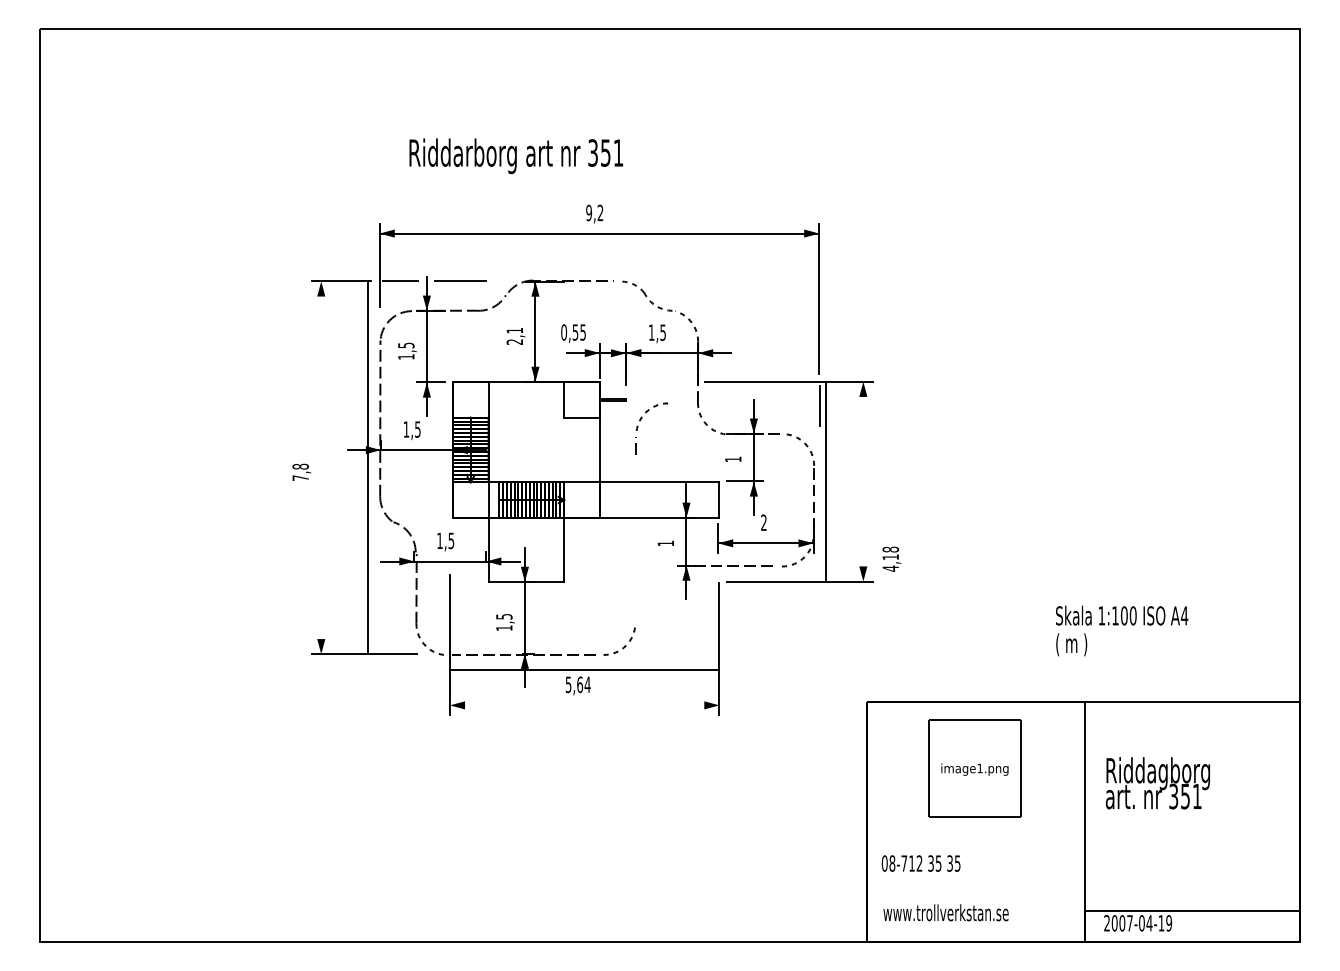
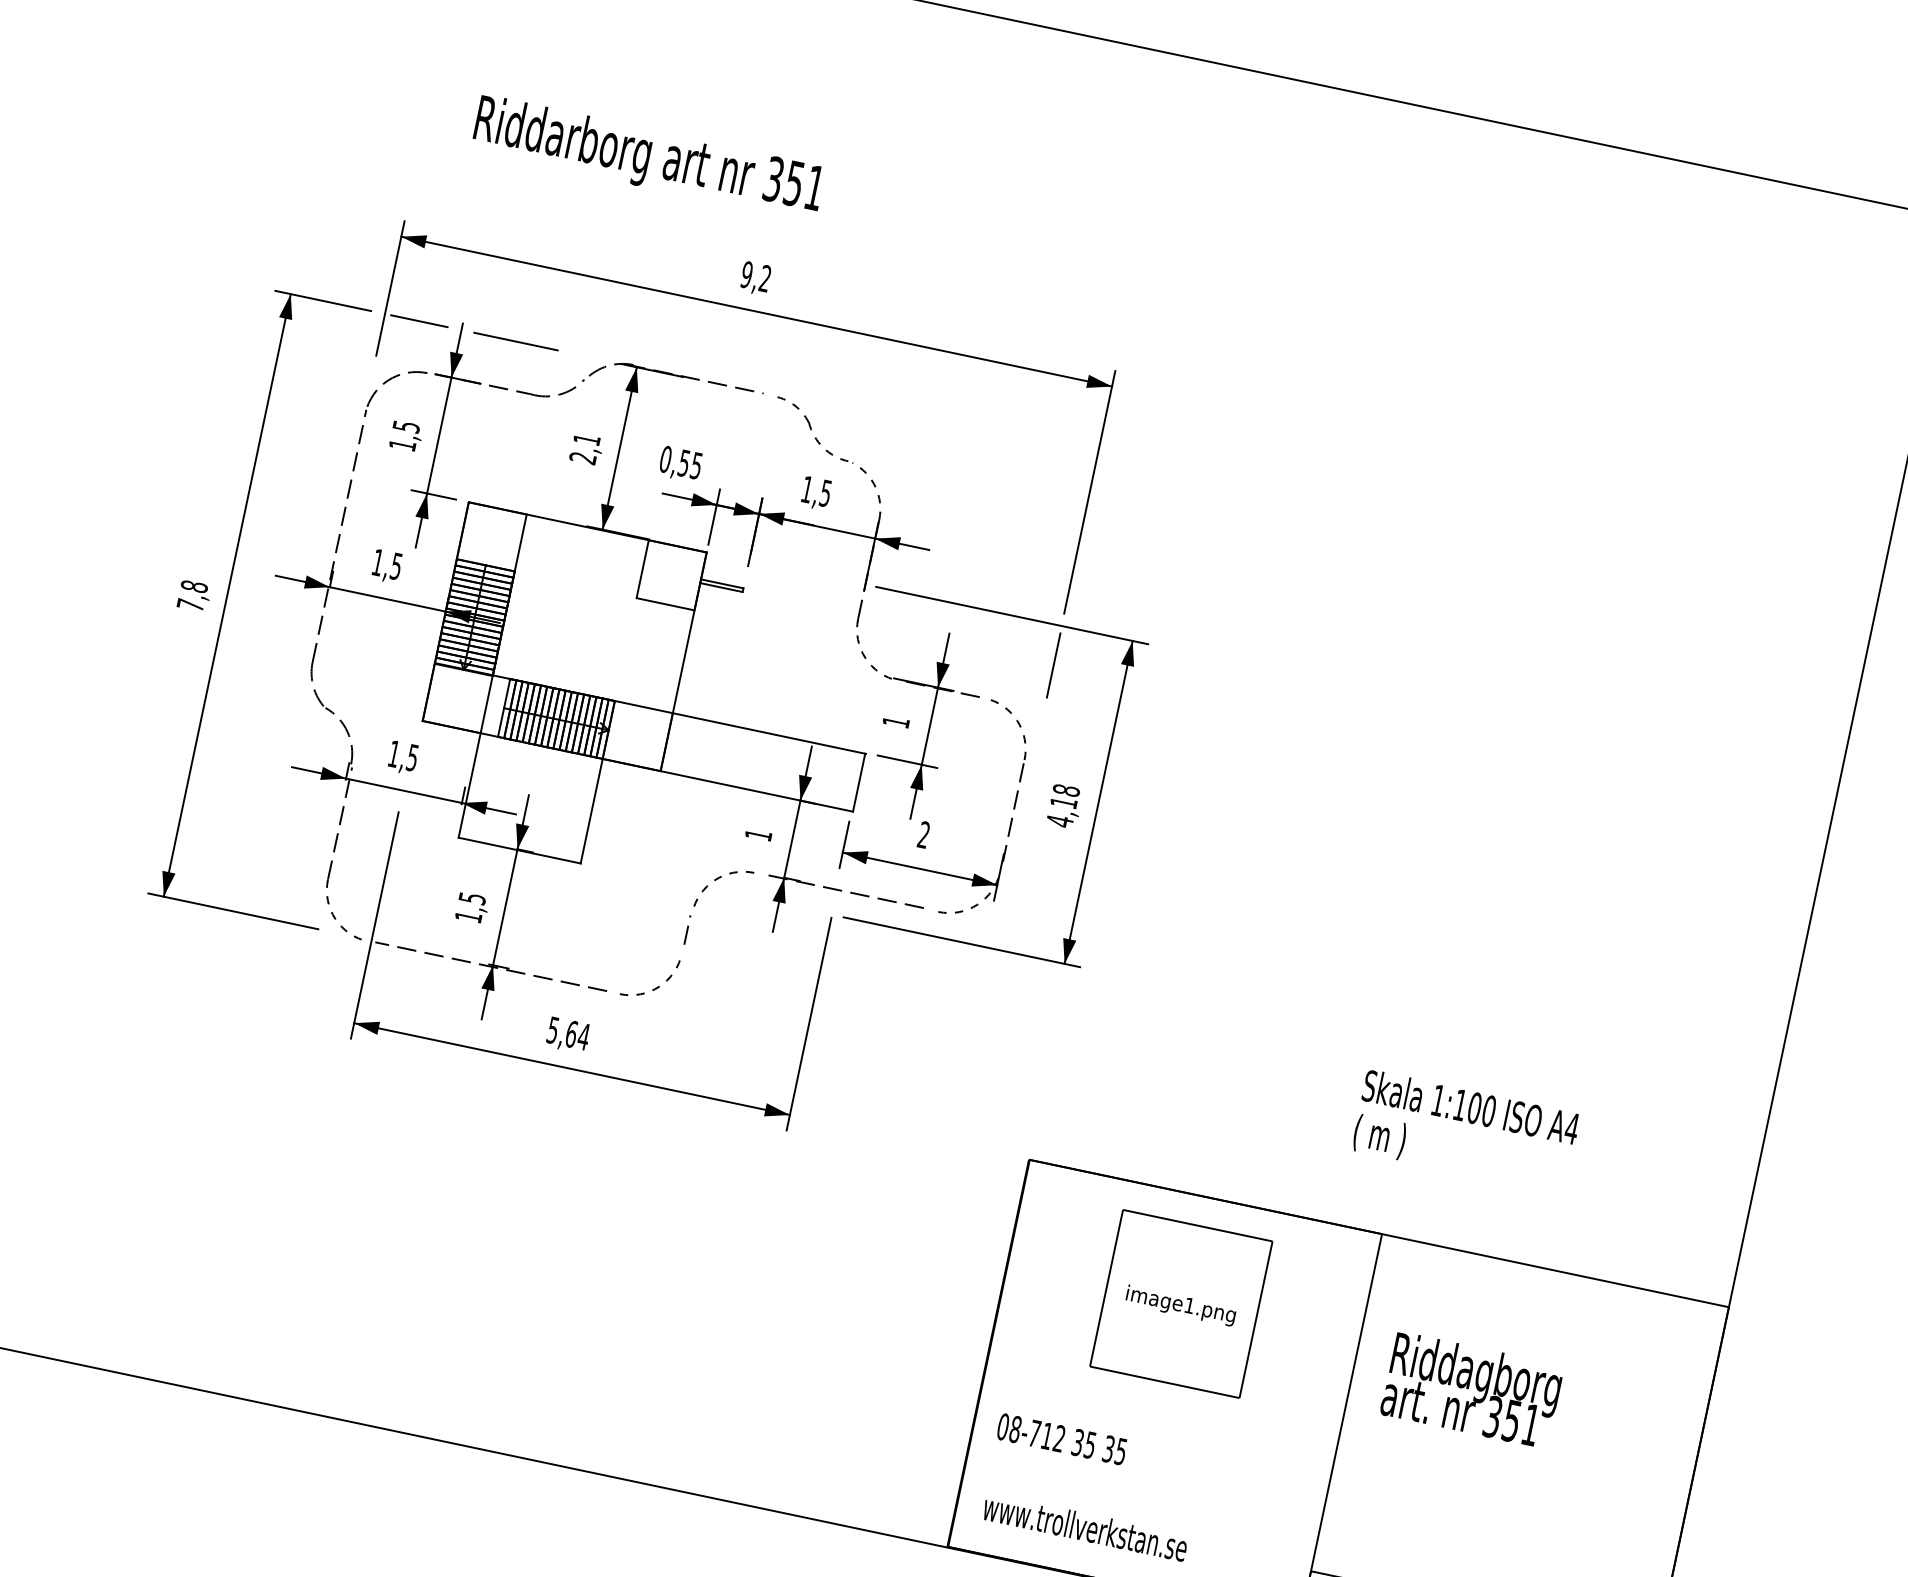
part: (640, 421) -> (703, 892), moved
line: (368, 467) -> (227, 595), moved
line: (826, 481) -> (1098, 802), moved
text: (891, 558) -> (1064, 805), moved
line: (584, 670) -> (571, 1069), moved

